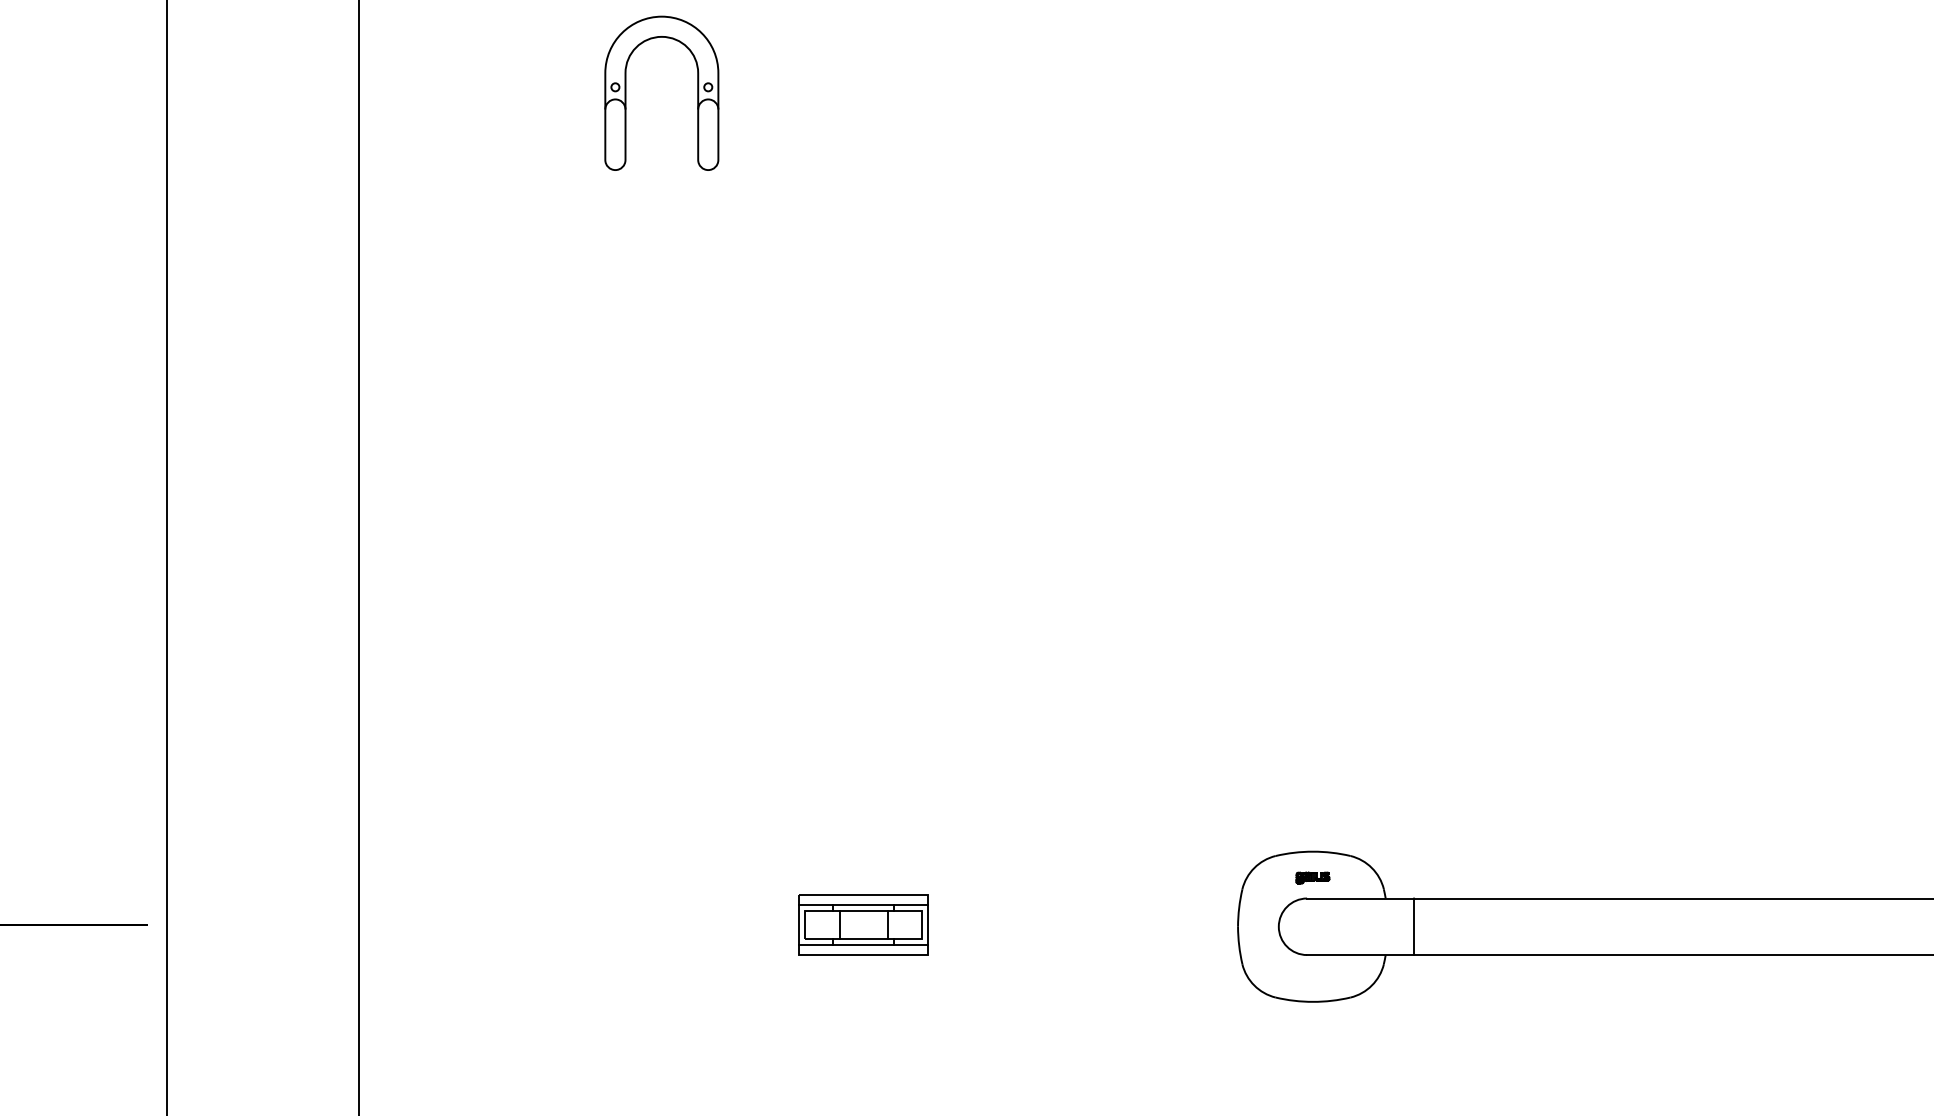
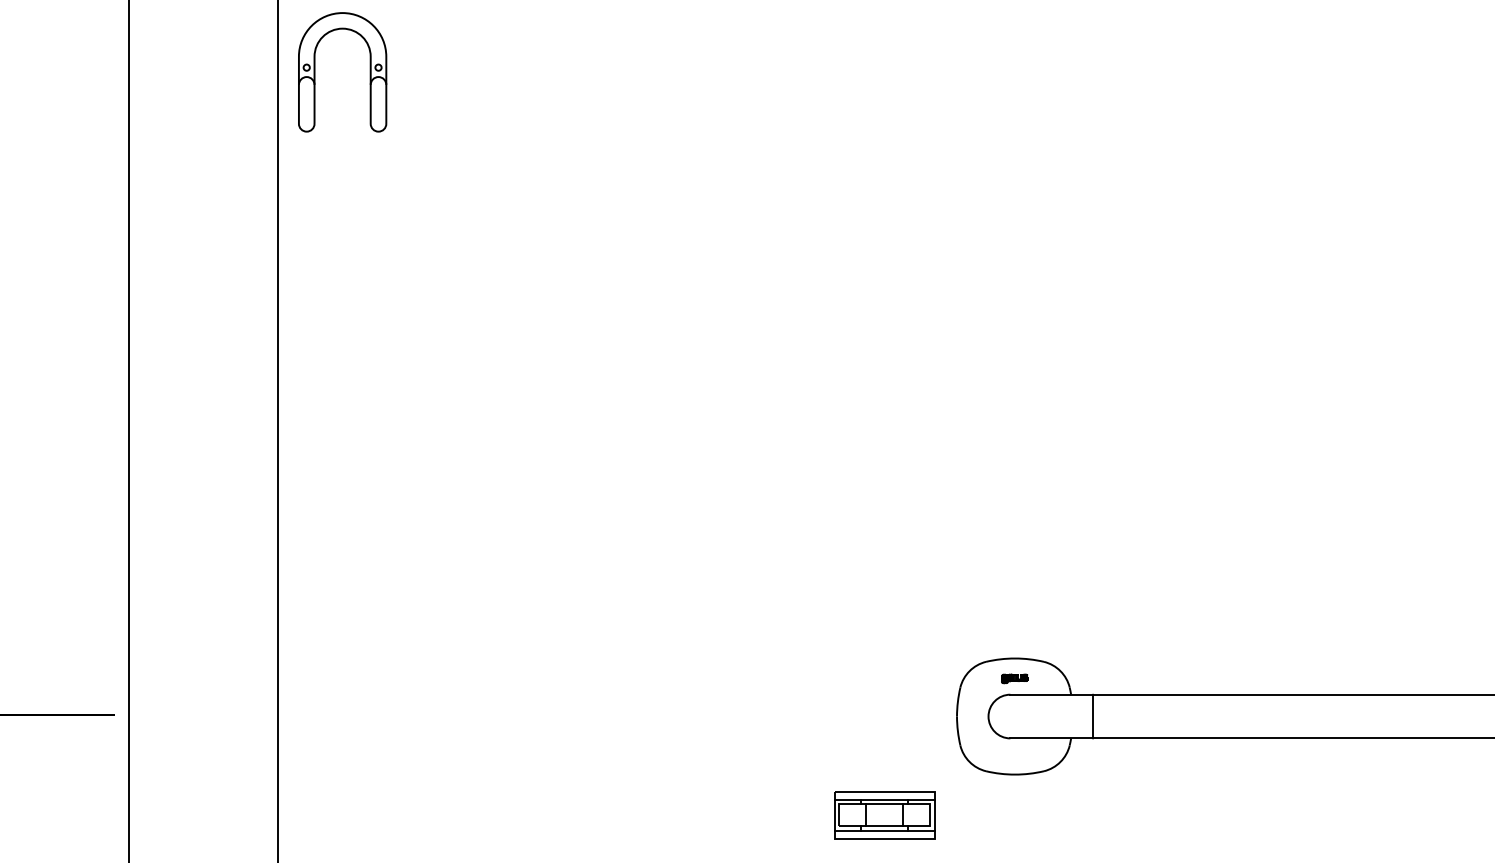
part: (626, 93) -> (315, 72), moved
part: (863, 925) -> (884, 815), moved

